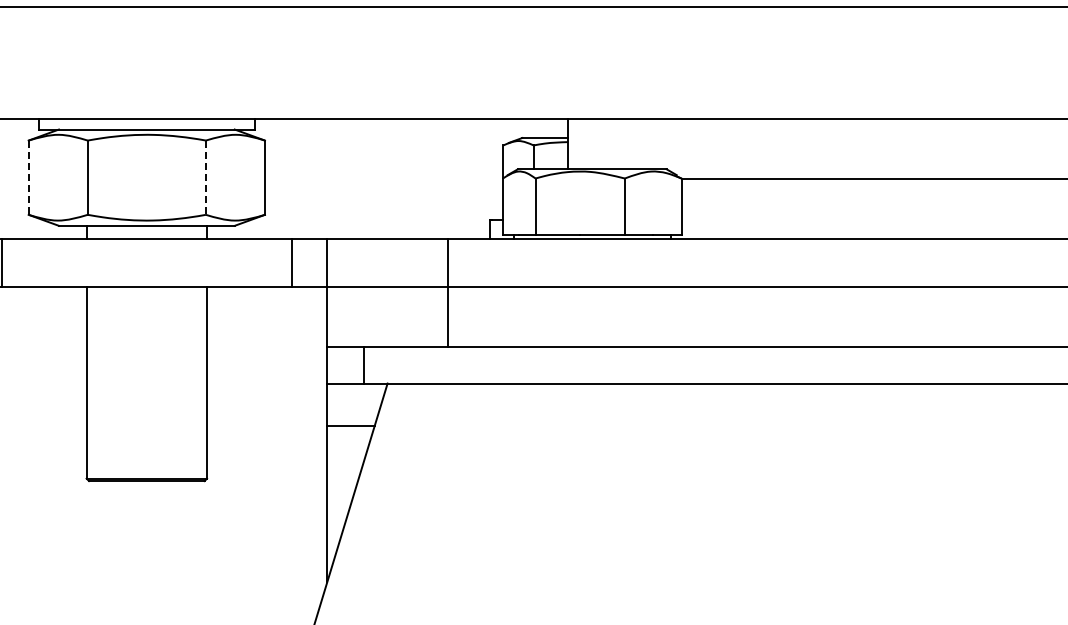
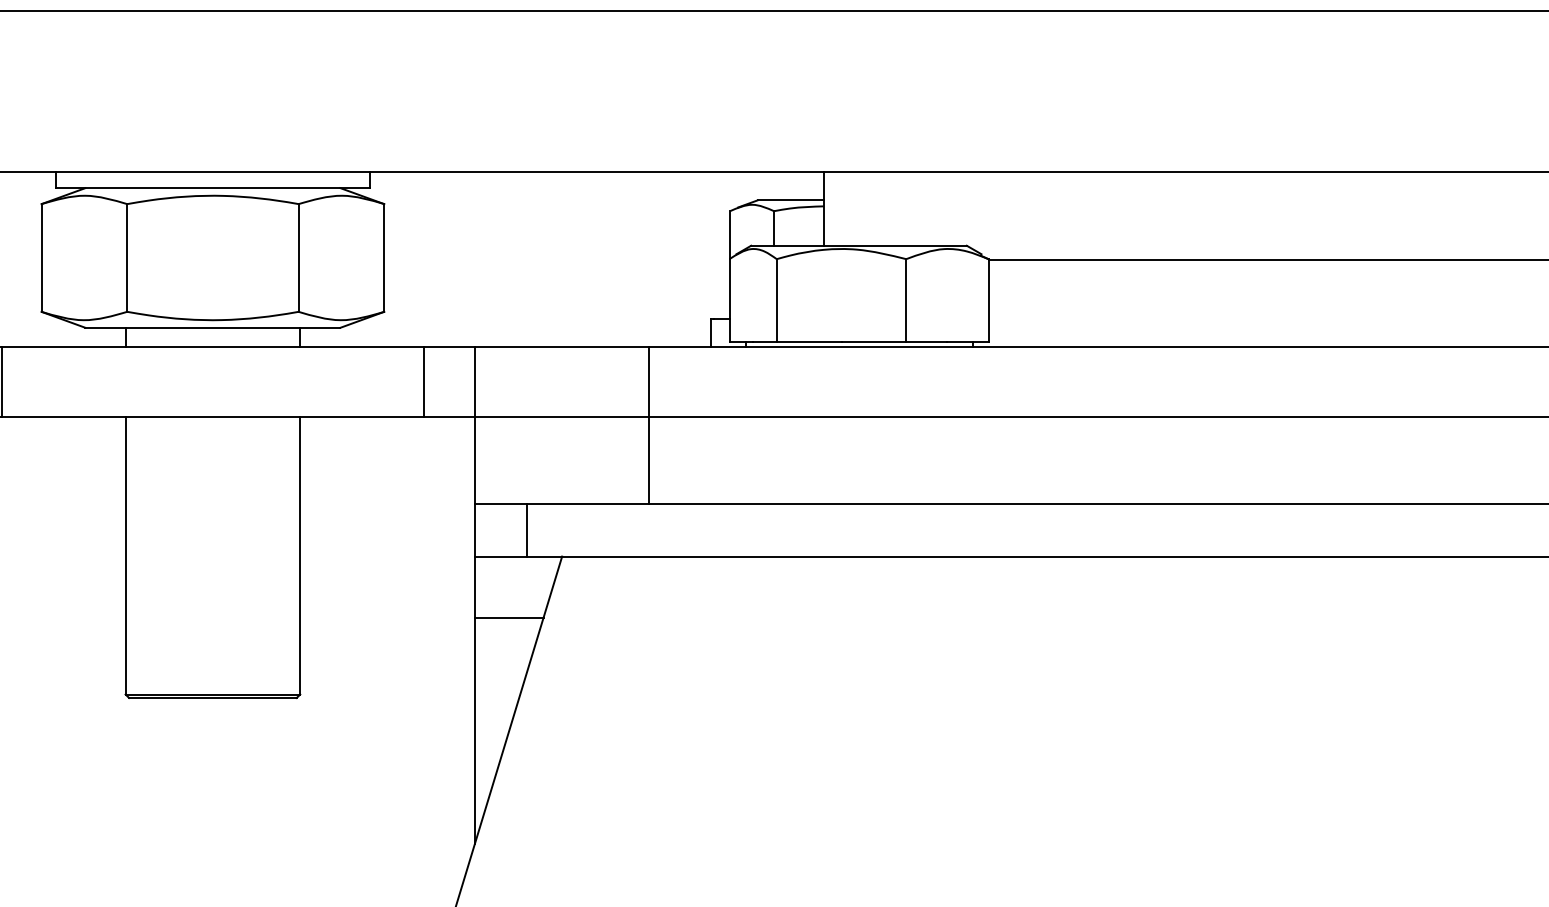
line: (28, 178) -> (41, 259), dashed -> solid
line: (205, 178) -> (298, 259), dashed -> solid

